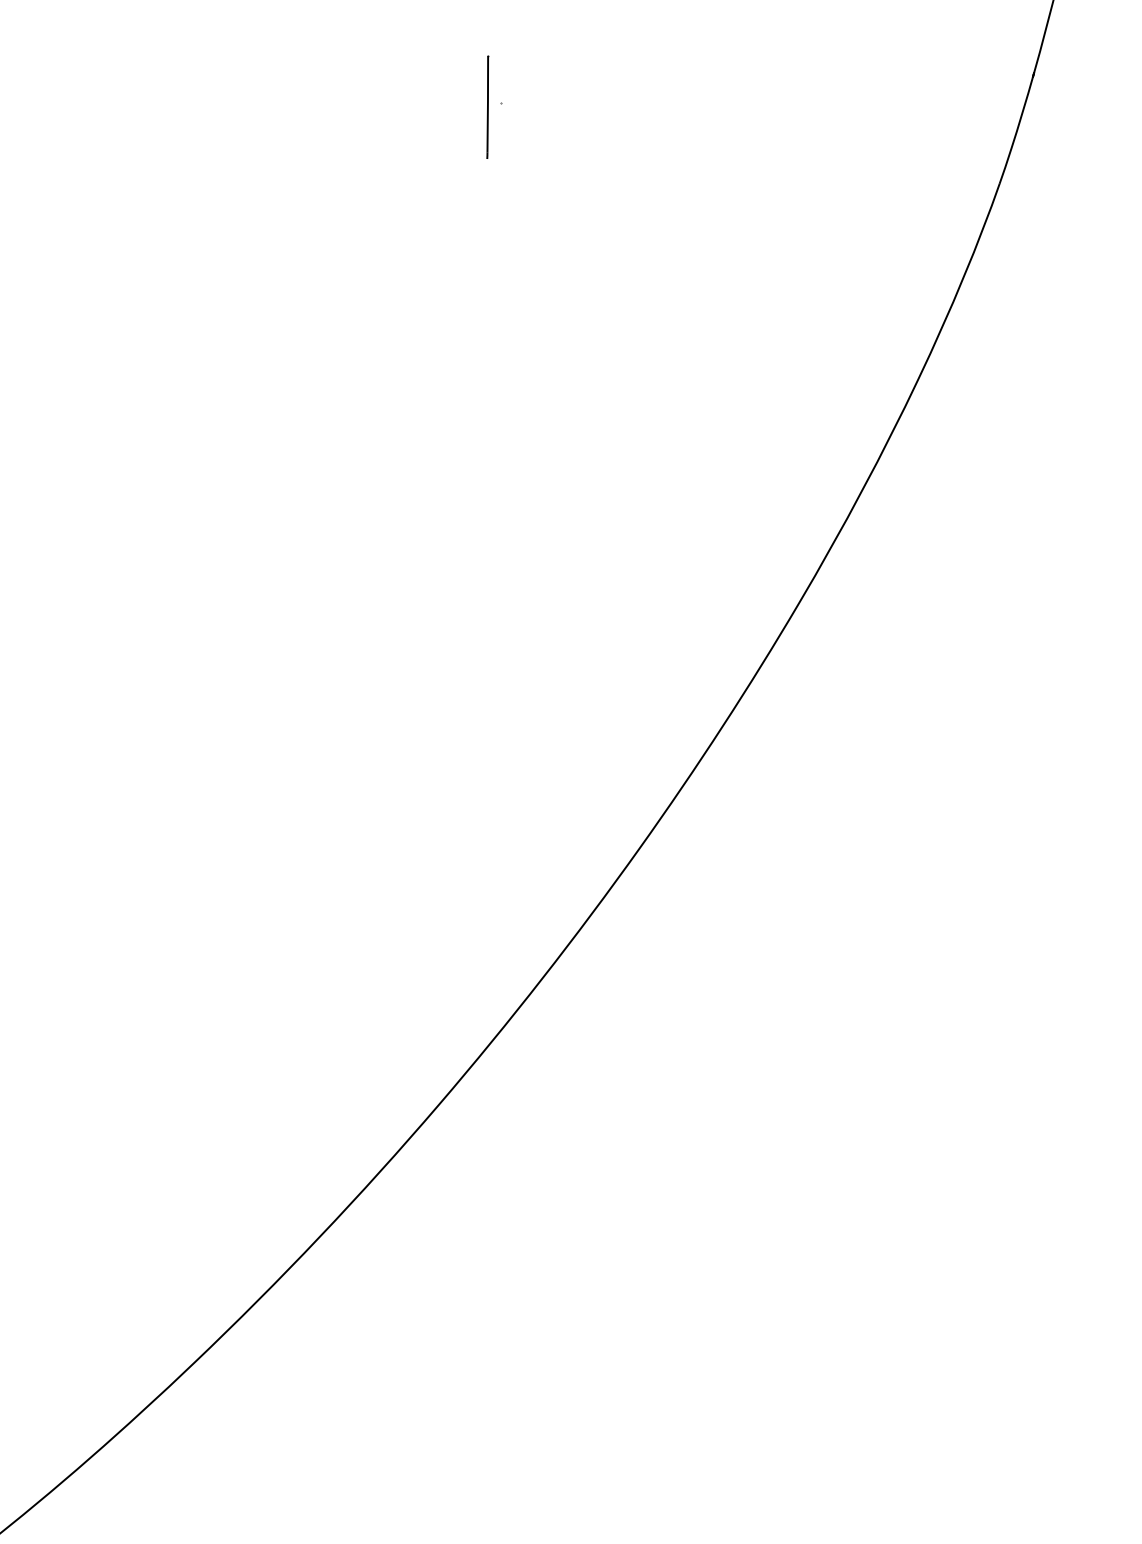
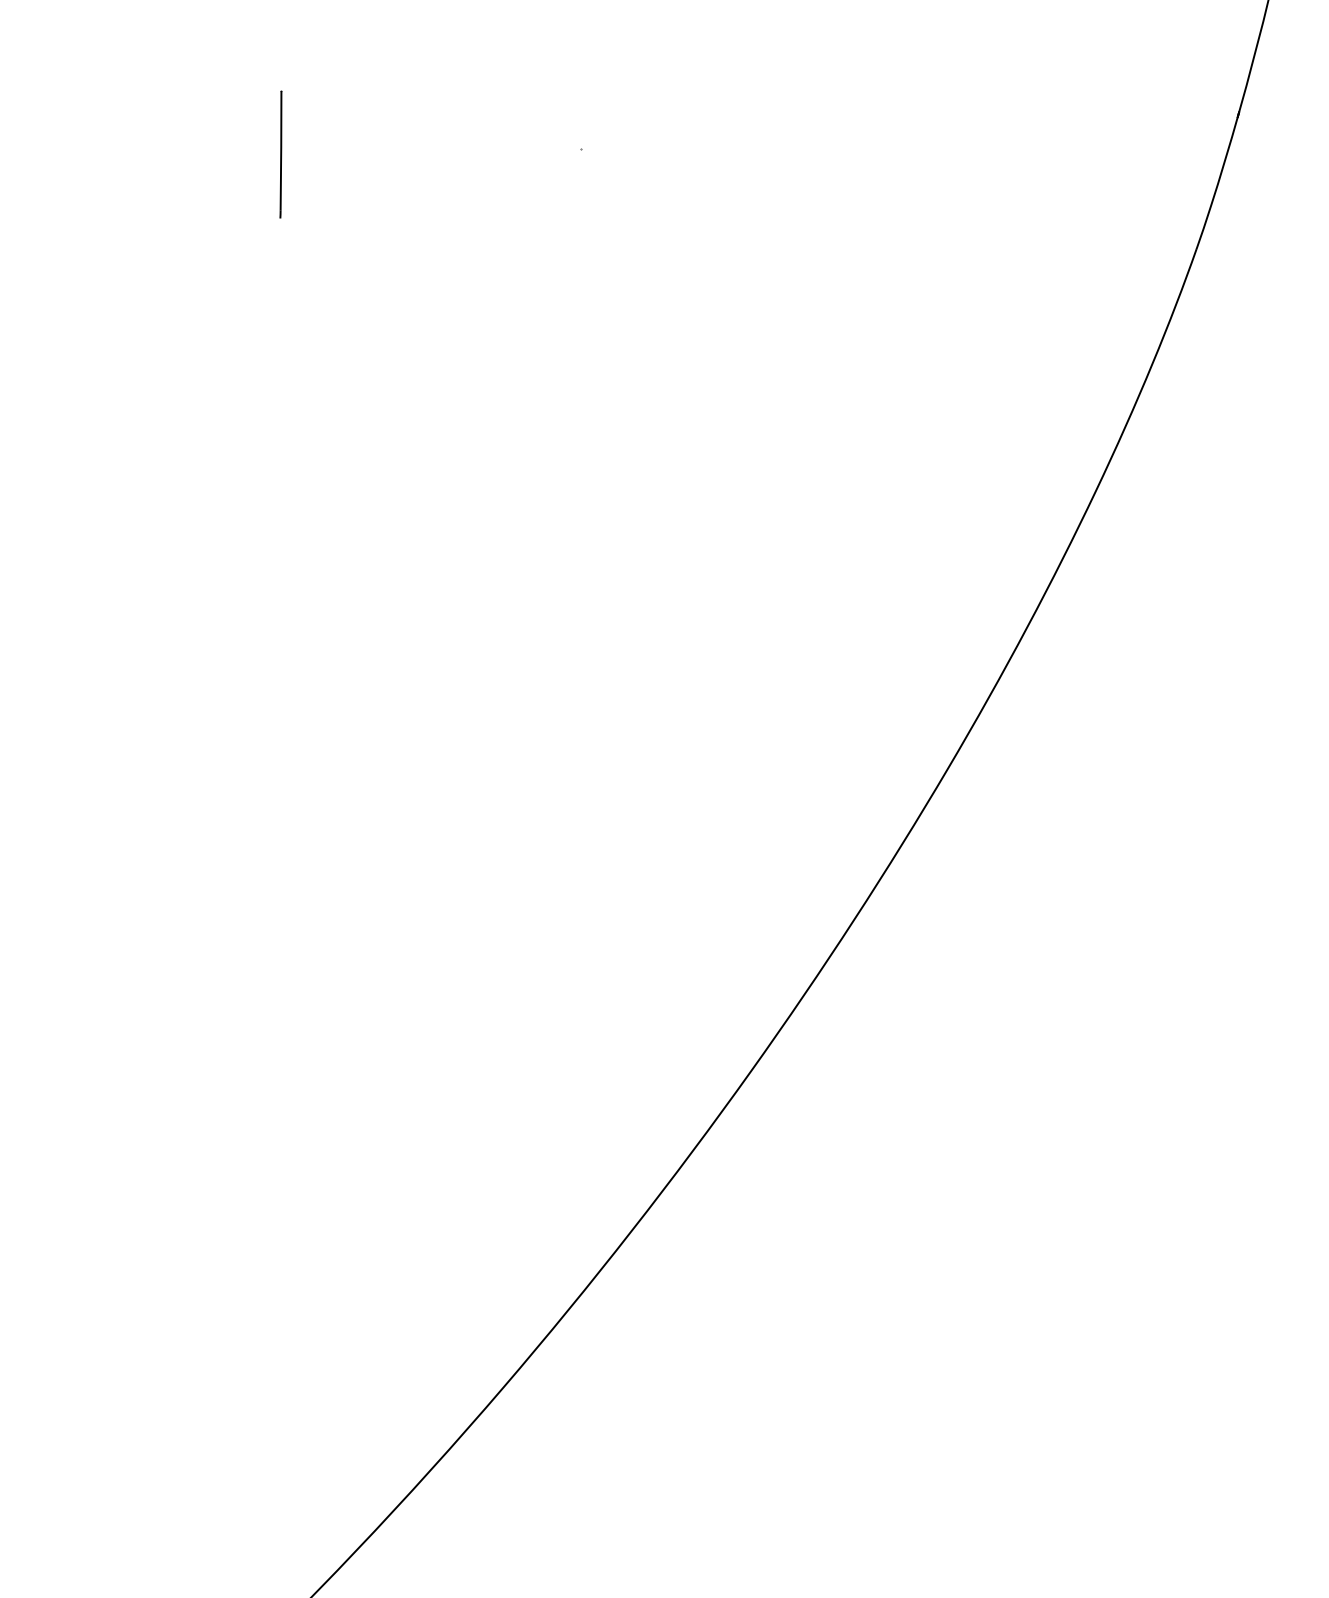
line: (487, 106) -> (280, 153), moved

